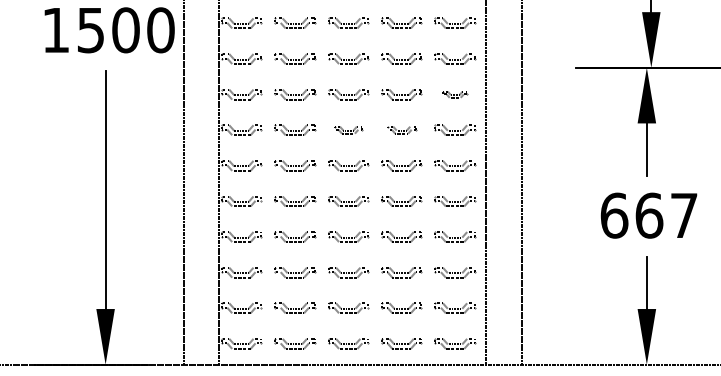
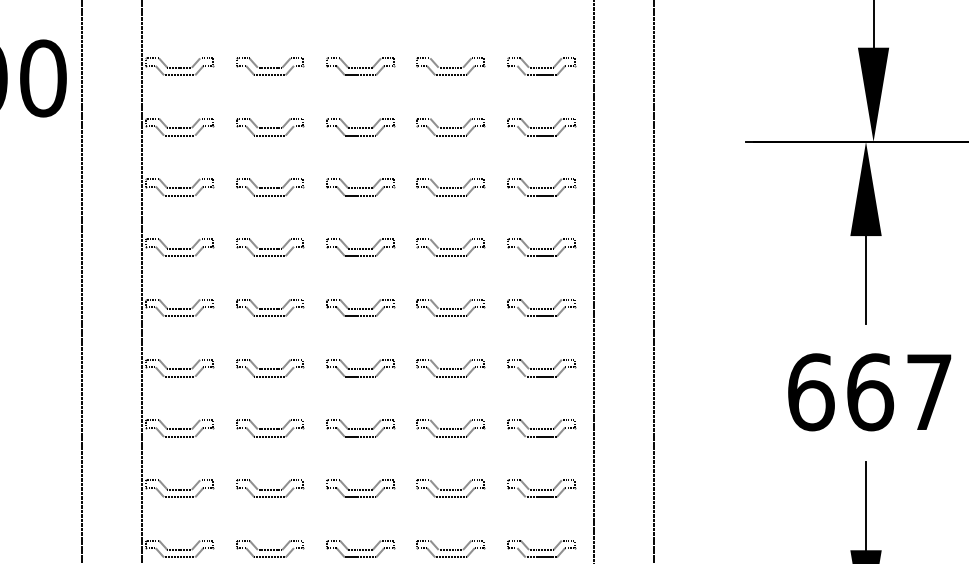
part: (455, 94) -> (542, 187), size x1.67
part: (348, 129) -> (360, 246), size x1.43
part: (401, 129) -> (450, 246), size x1.43

